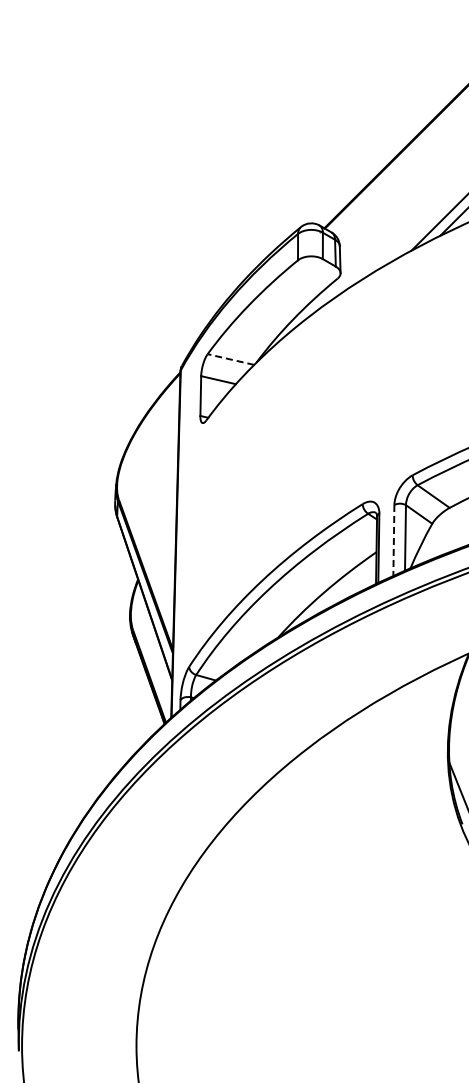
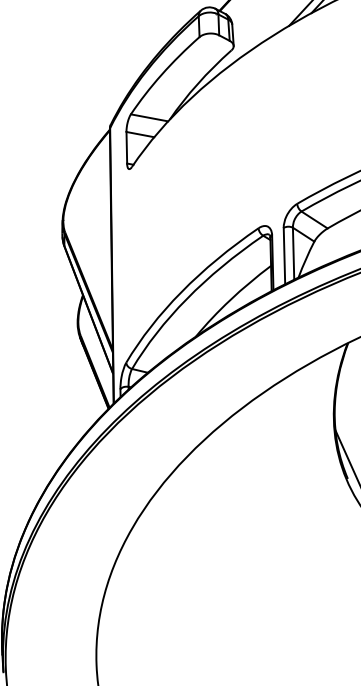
line: (230, 359) -> (149, 117), dashed -> solid
line: (393, 540) -> (284, 256), dashed -> solid

